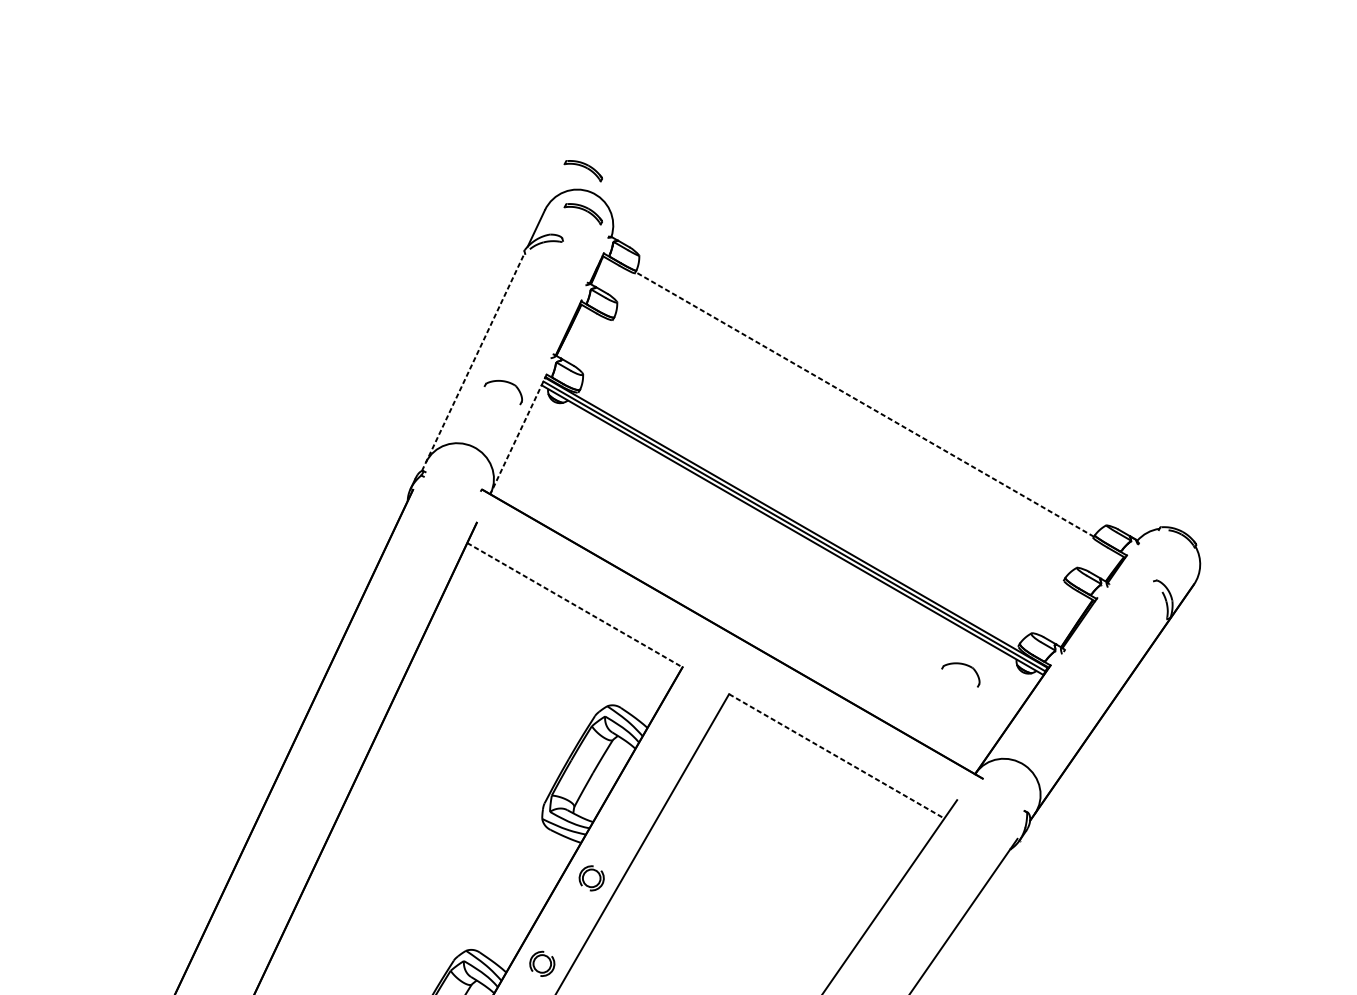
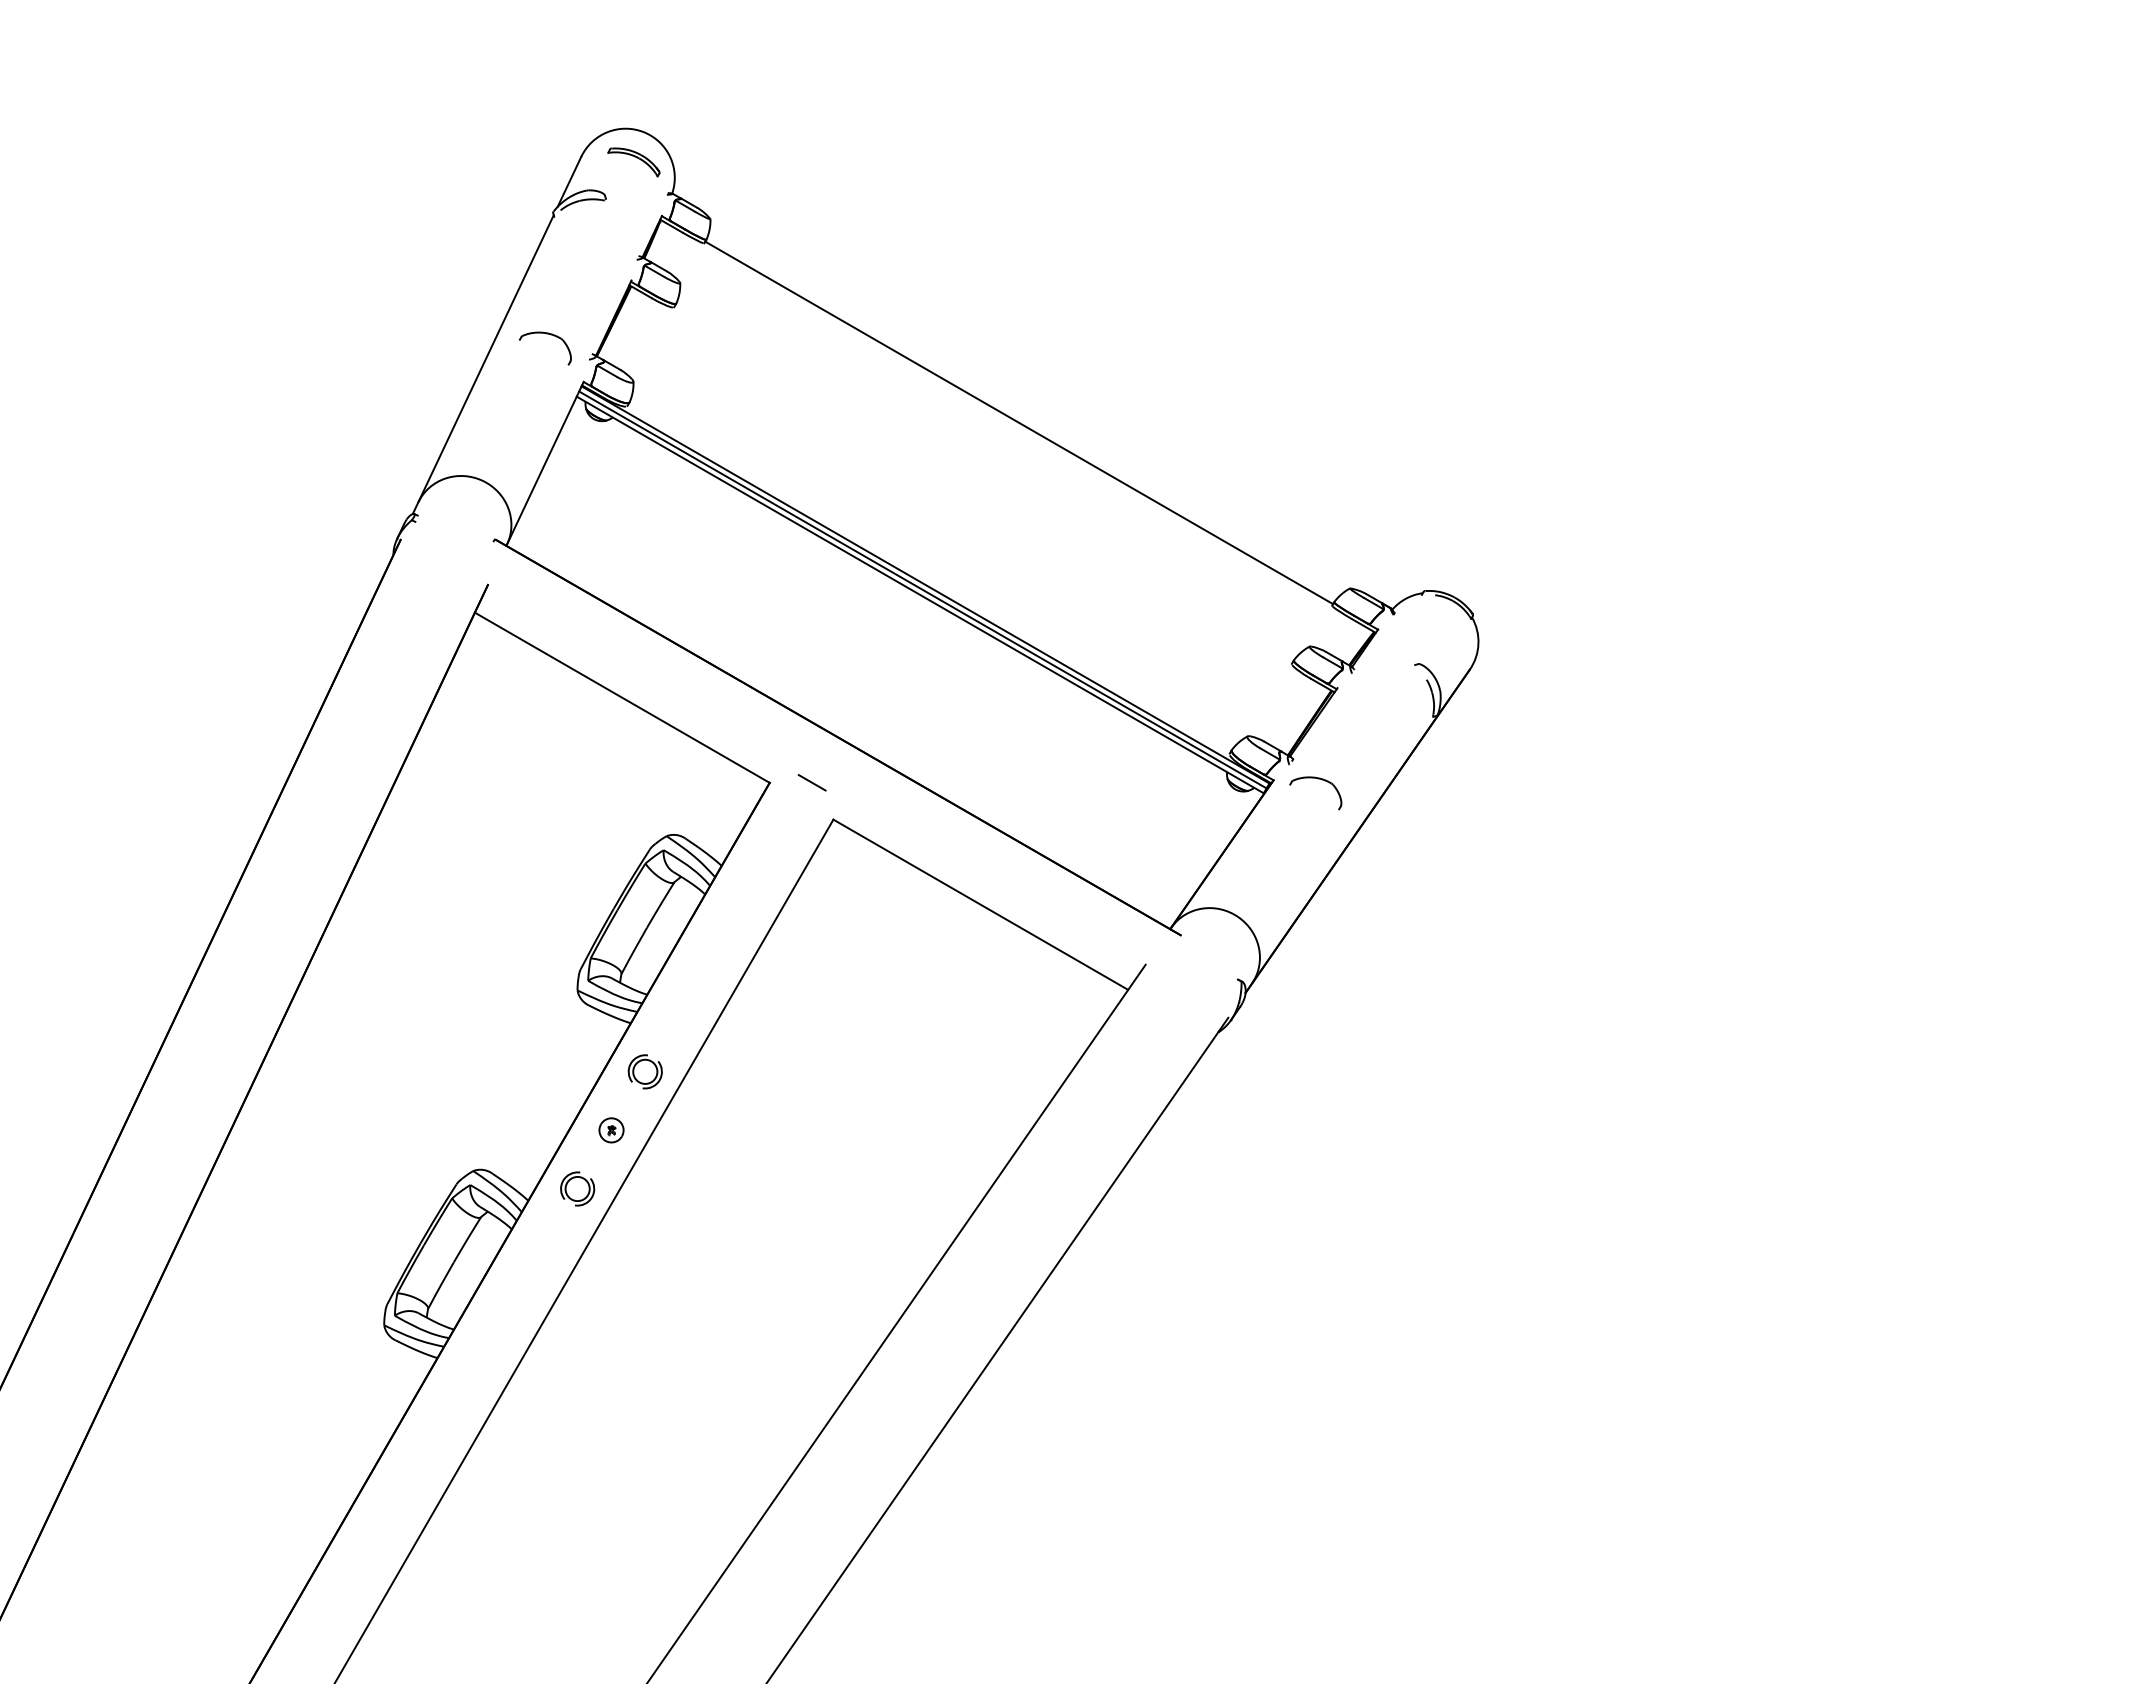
part: (583, 171) -> (633, 103), removed
line: (473, 361) -> (483, 364), dashed -> solid
part: (507, 382) -> (550, 335), moved
line: (864, 404) -> (1018, 422), dashed -> solid
line: (518, 434) -> (545, 463), dashed -> solid
line: (575, 605) -> (622, 698), dashed -> solid
part: (962, 664) -> (1317, 779), moved
line: (713, 667) -> (811, 782), added
line: (837, 756) -> (981, 905), dashed -> solid
part: (567, 921) -> (611, 1130), added

